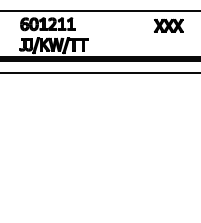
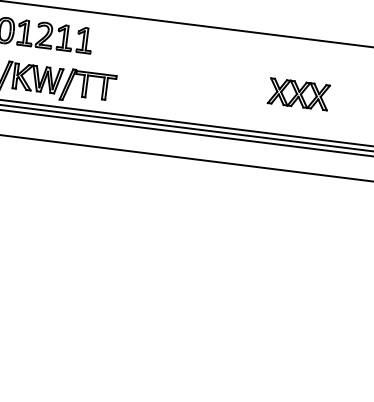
part: (168, 25) -> (298, 93), moved

